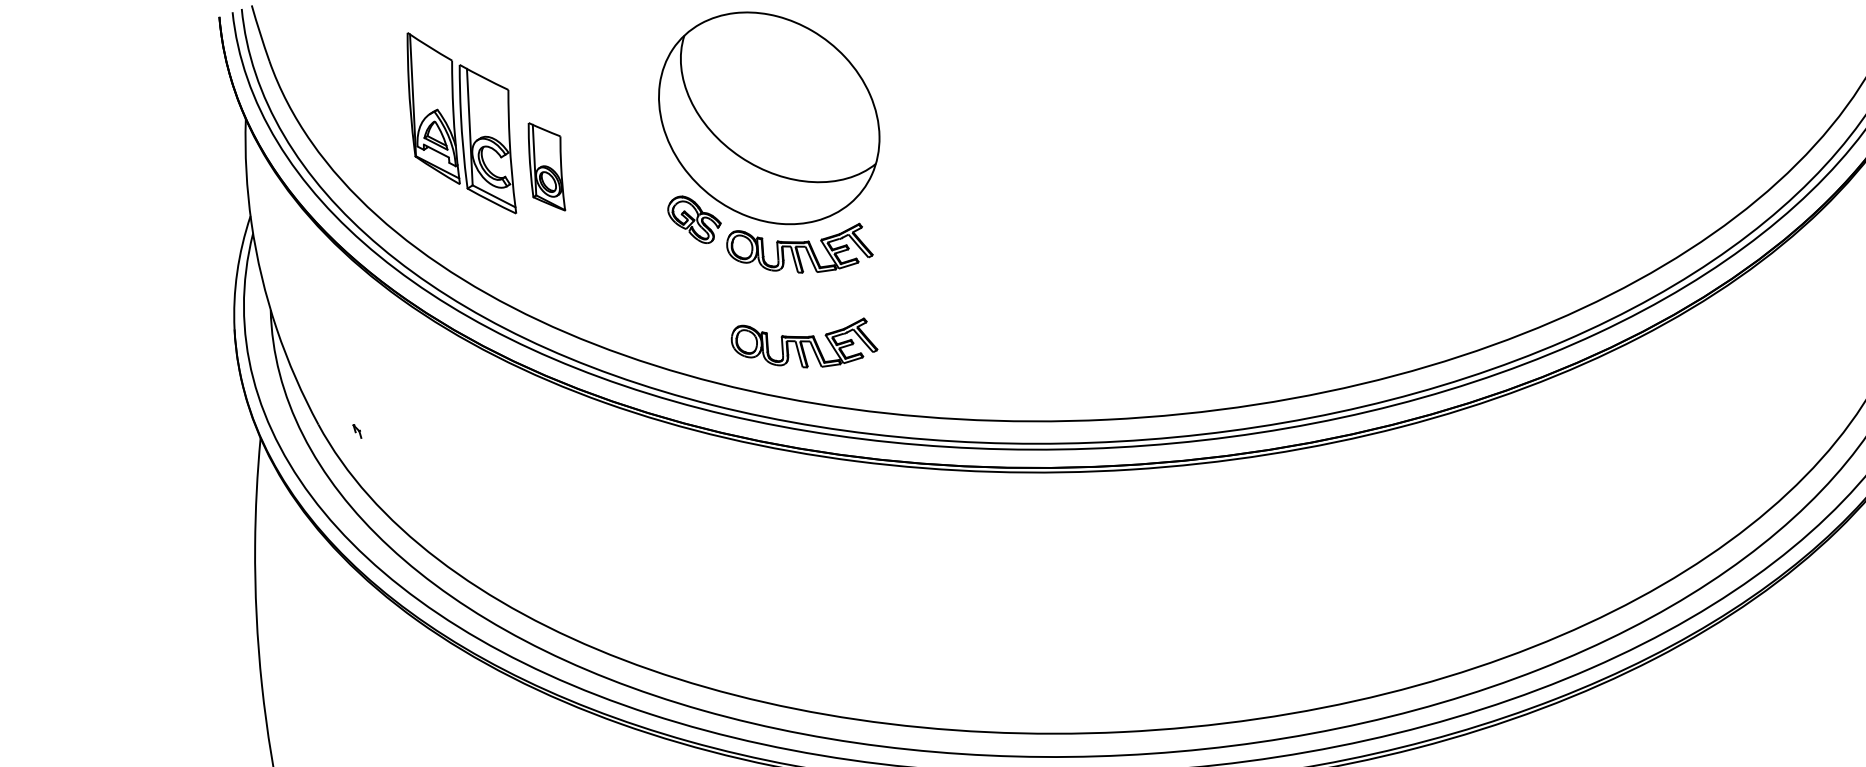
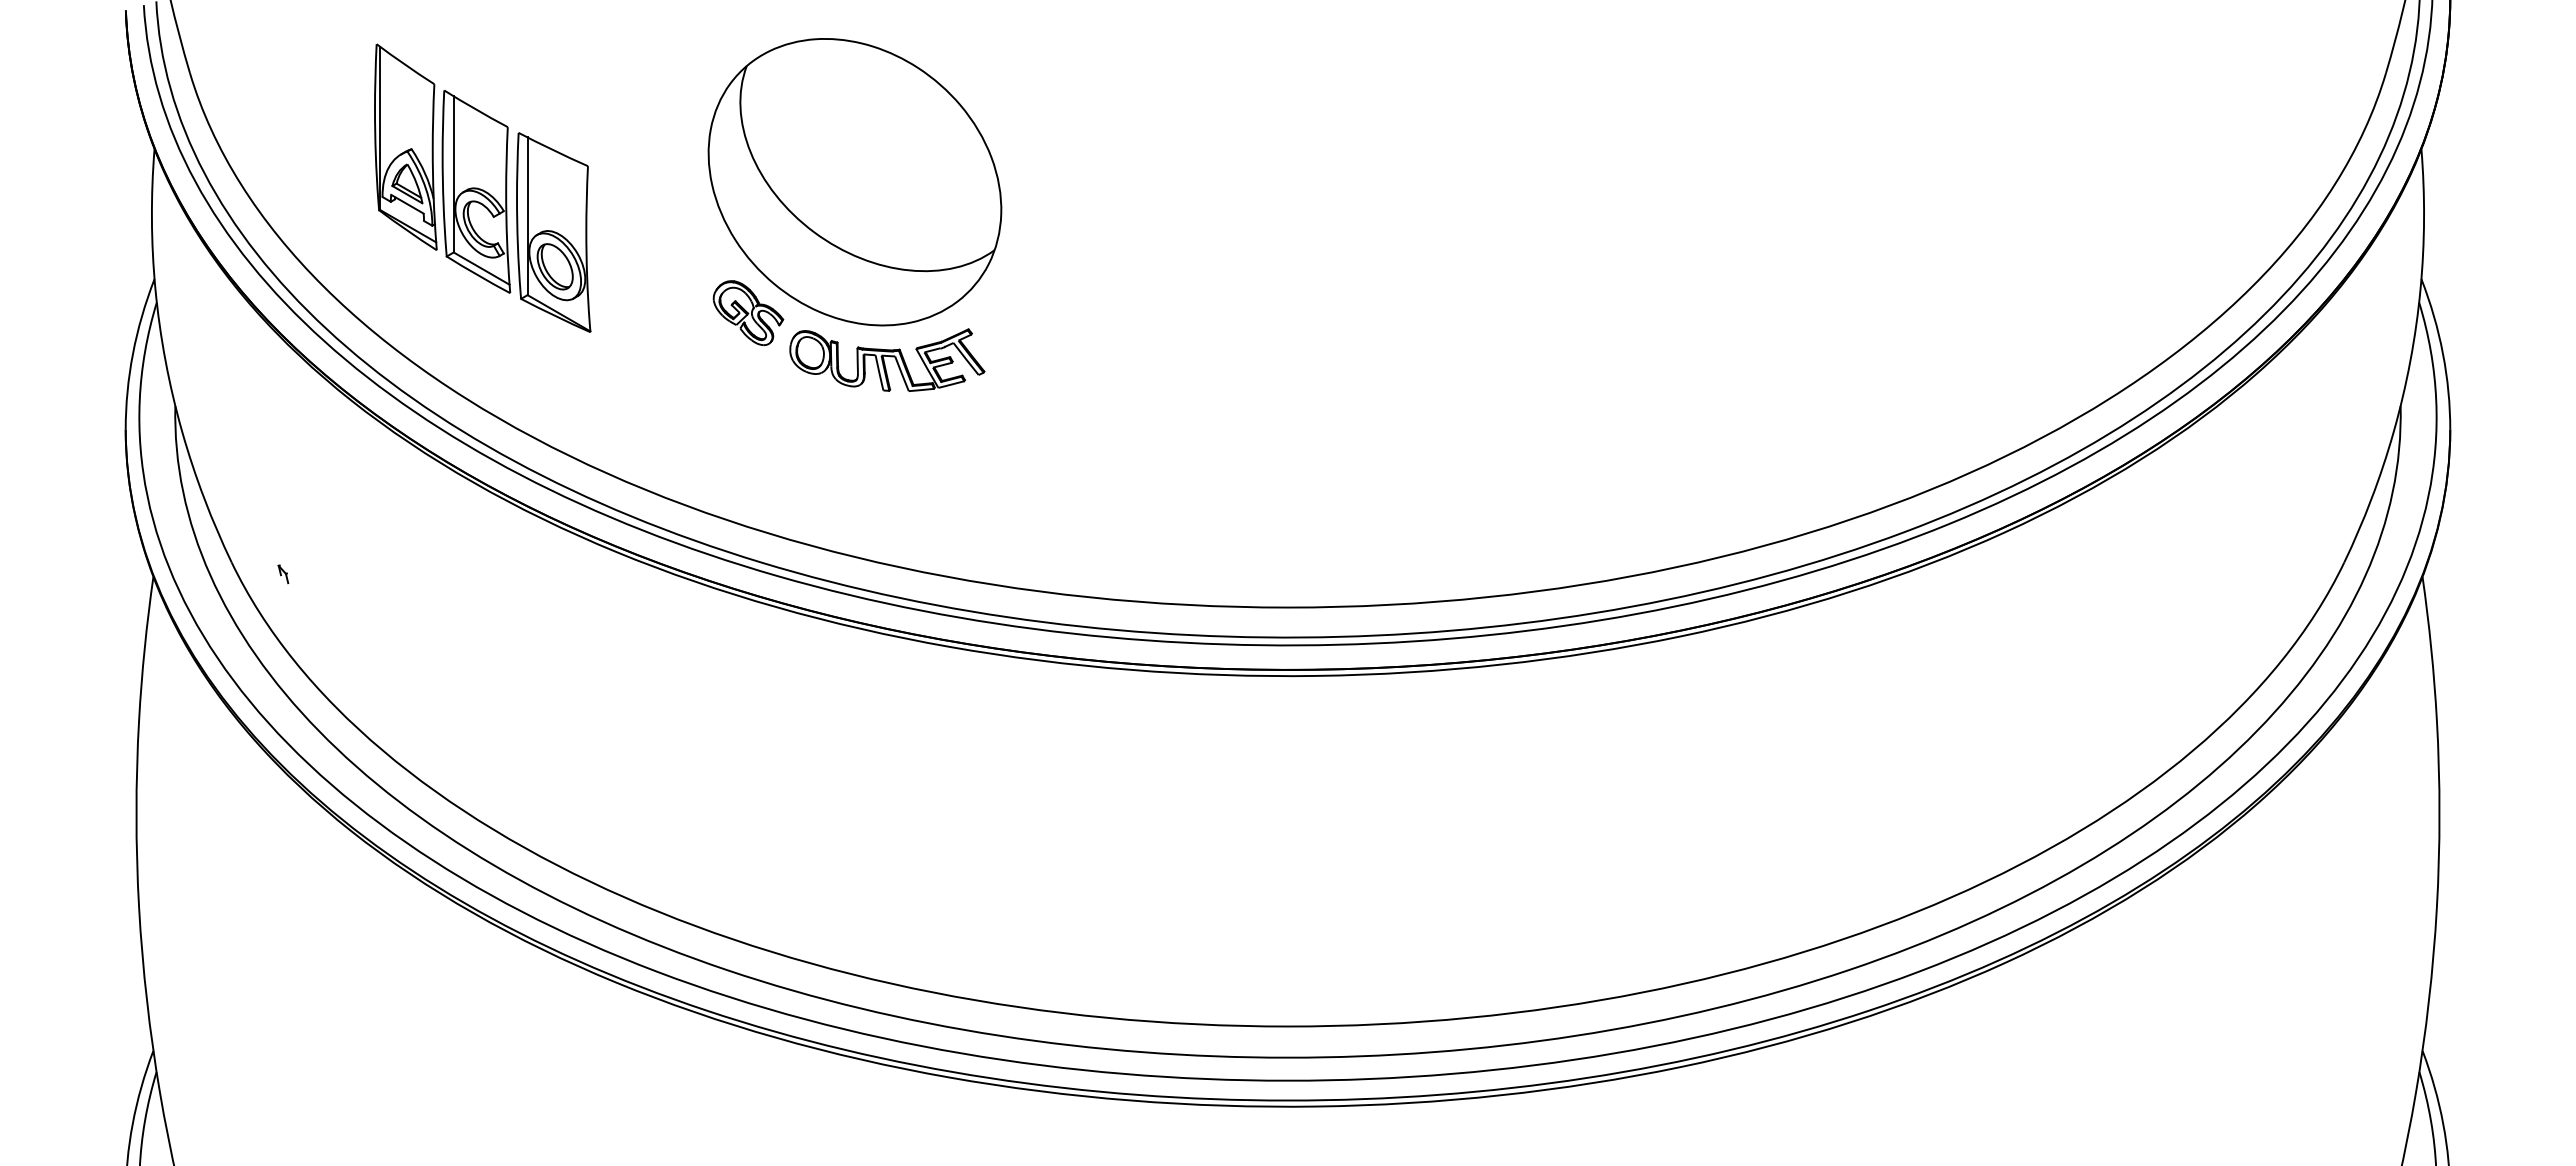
part: (546, 166) -> (553, 232), size x1.67
part: (804, 344) -> (887, 486), removed

